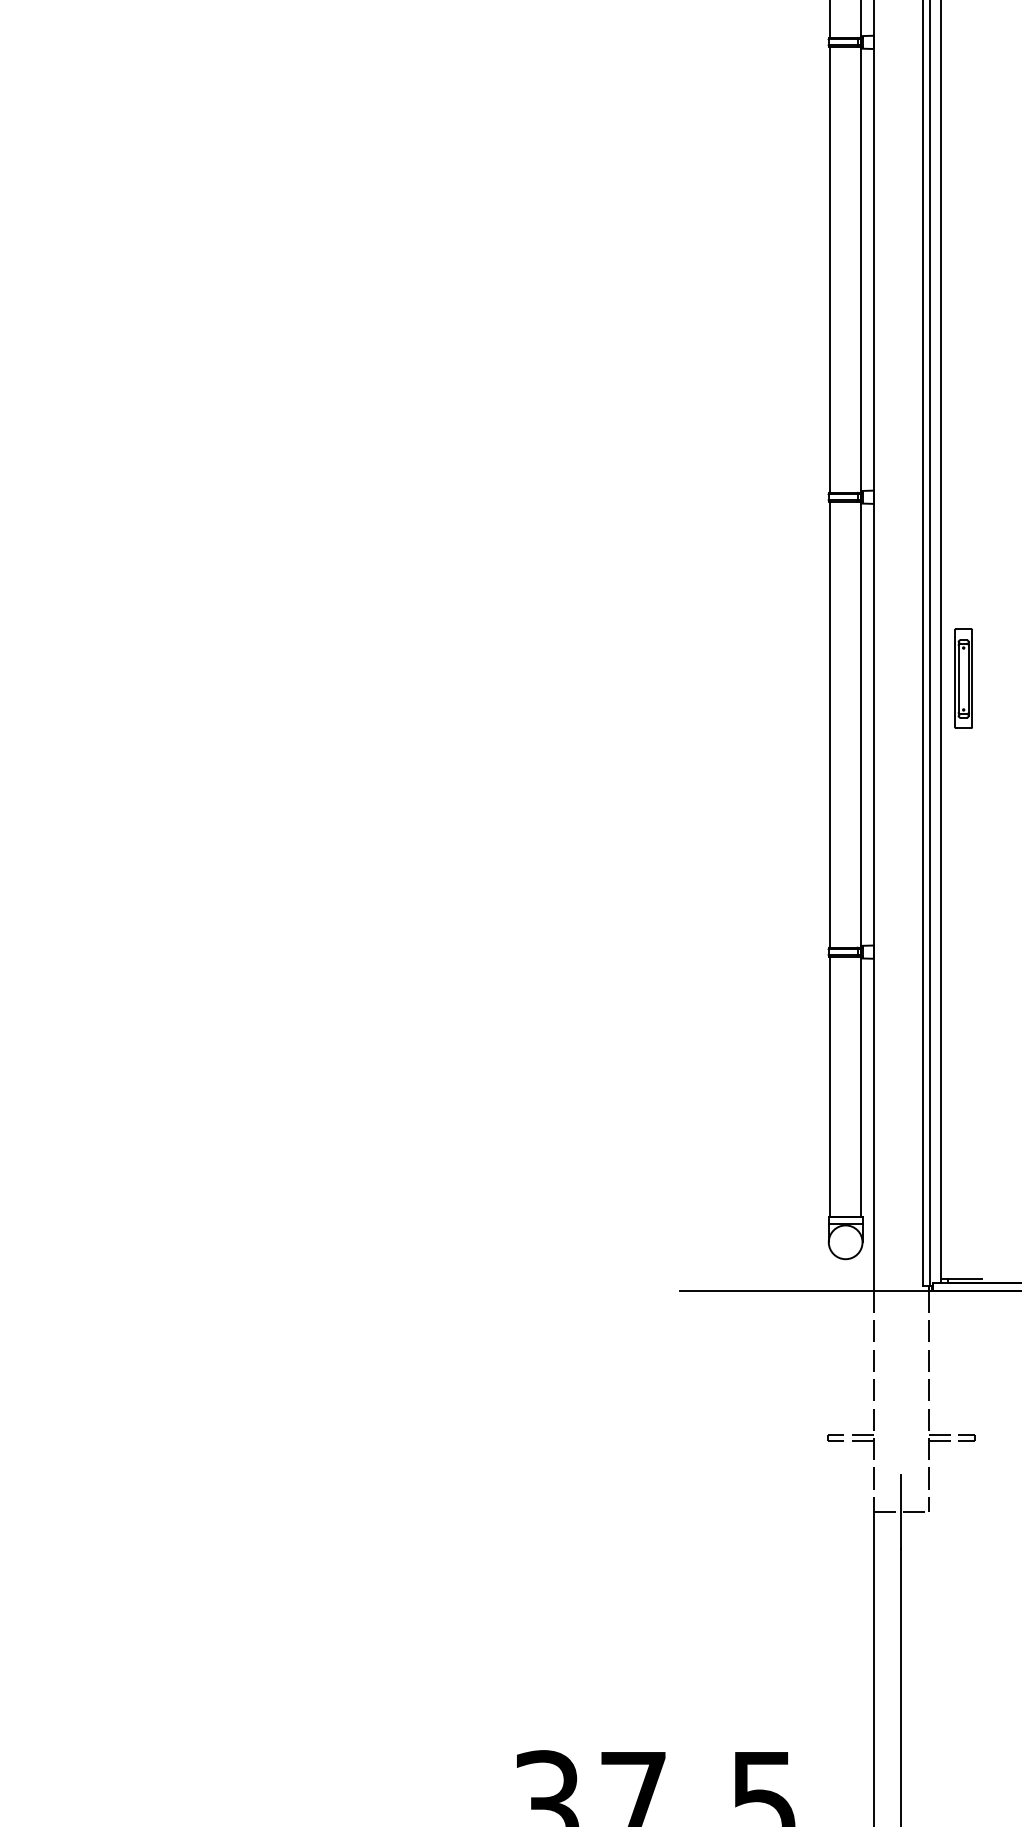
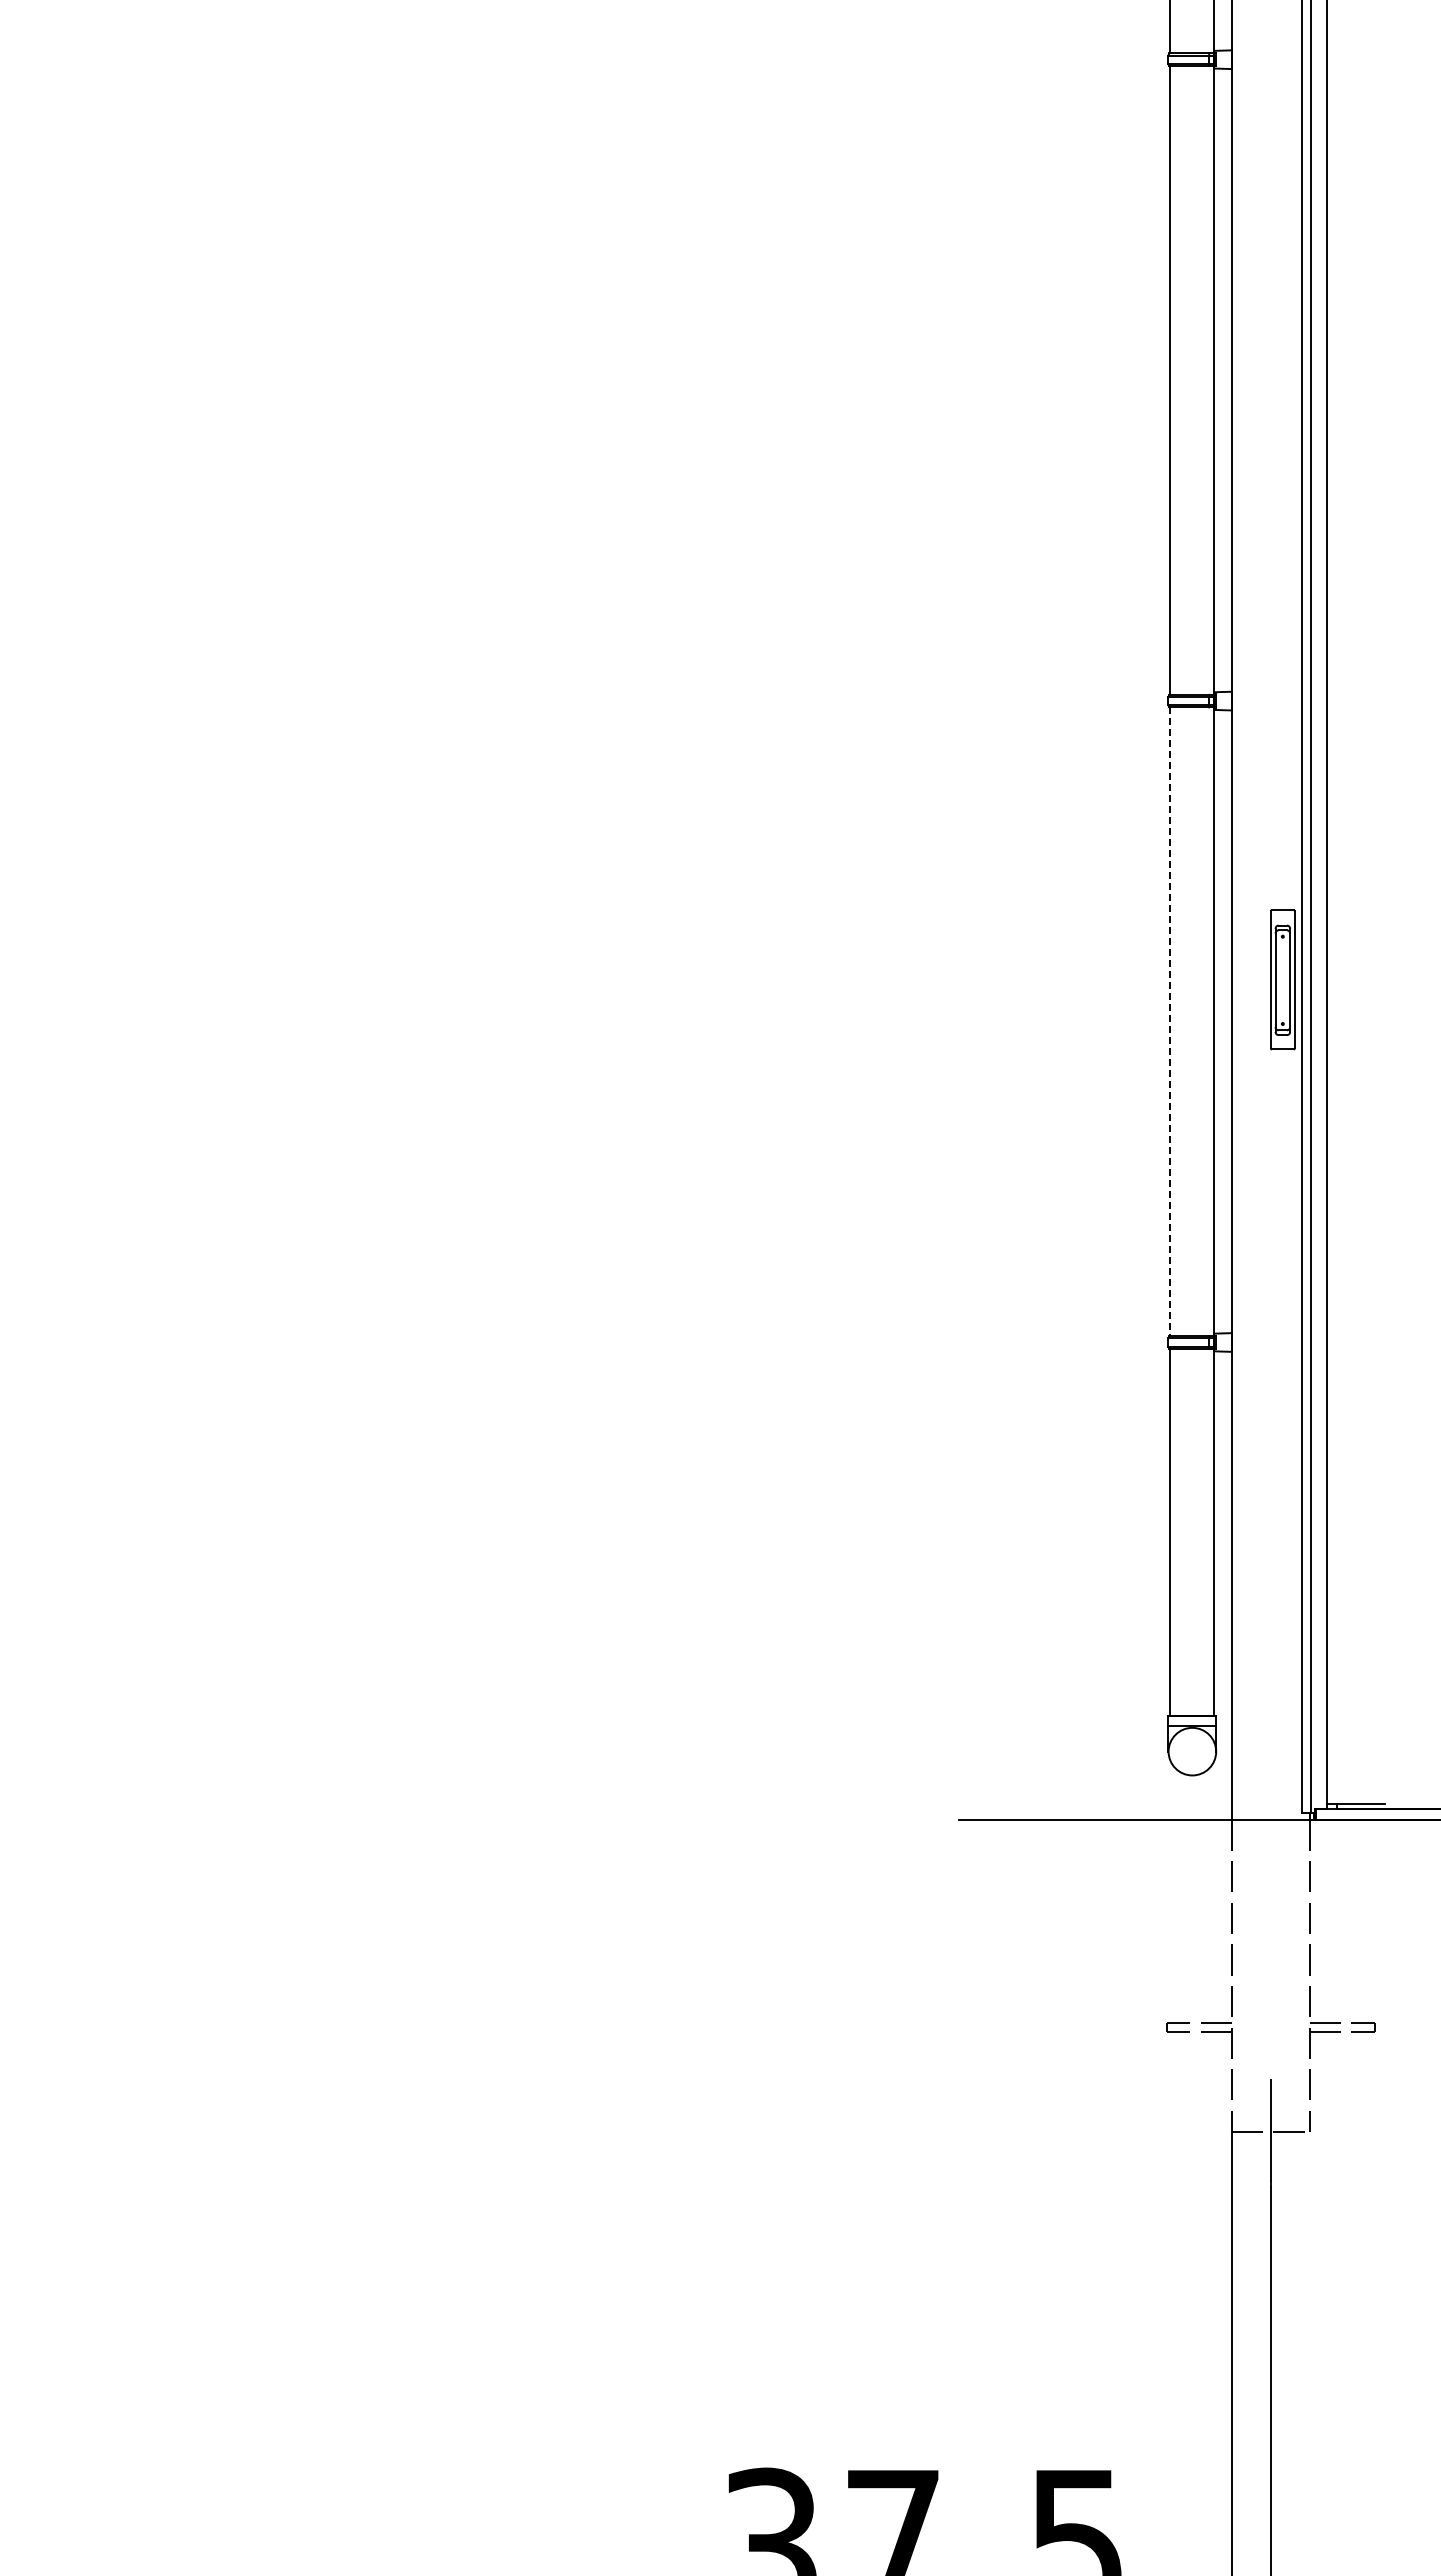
part: (963, 678) -> (1282, 979), moved
line: (830, 725) -> (1170, 1022), solid -> dashed

